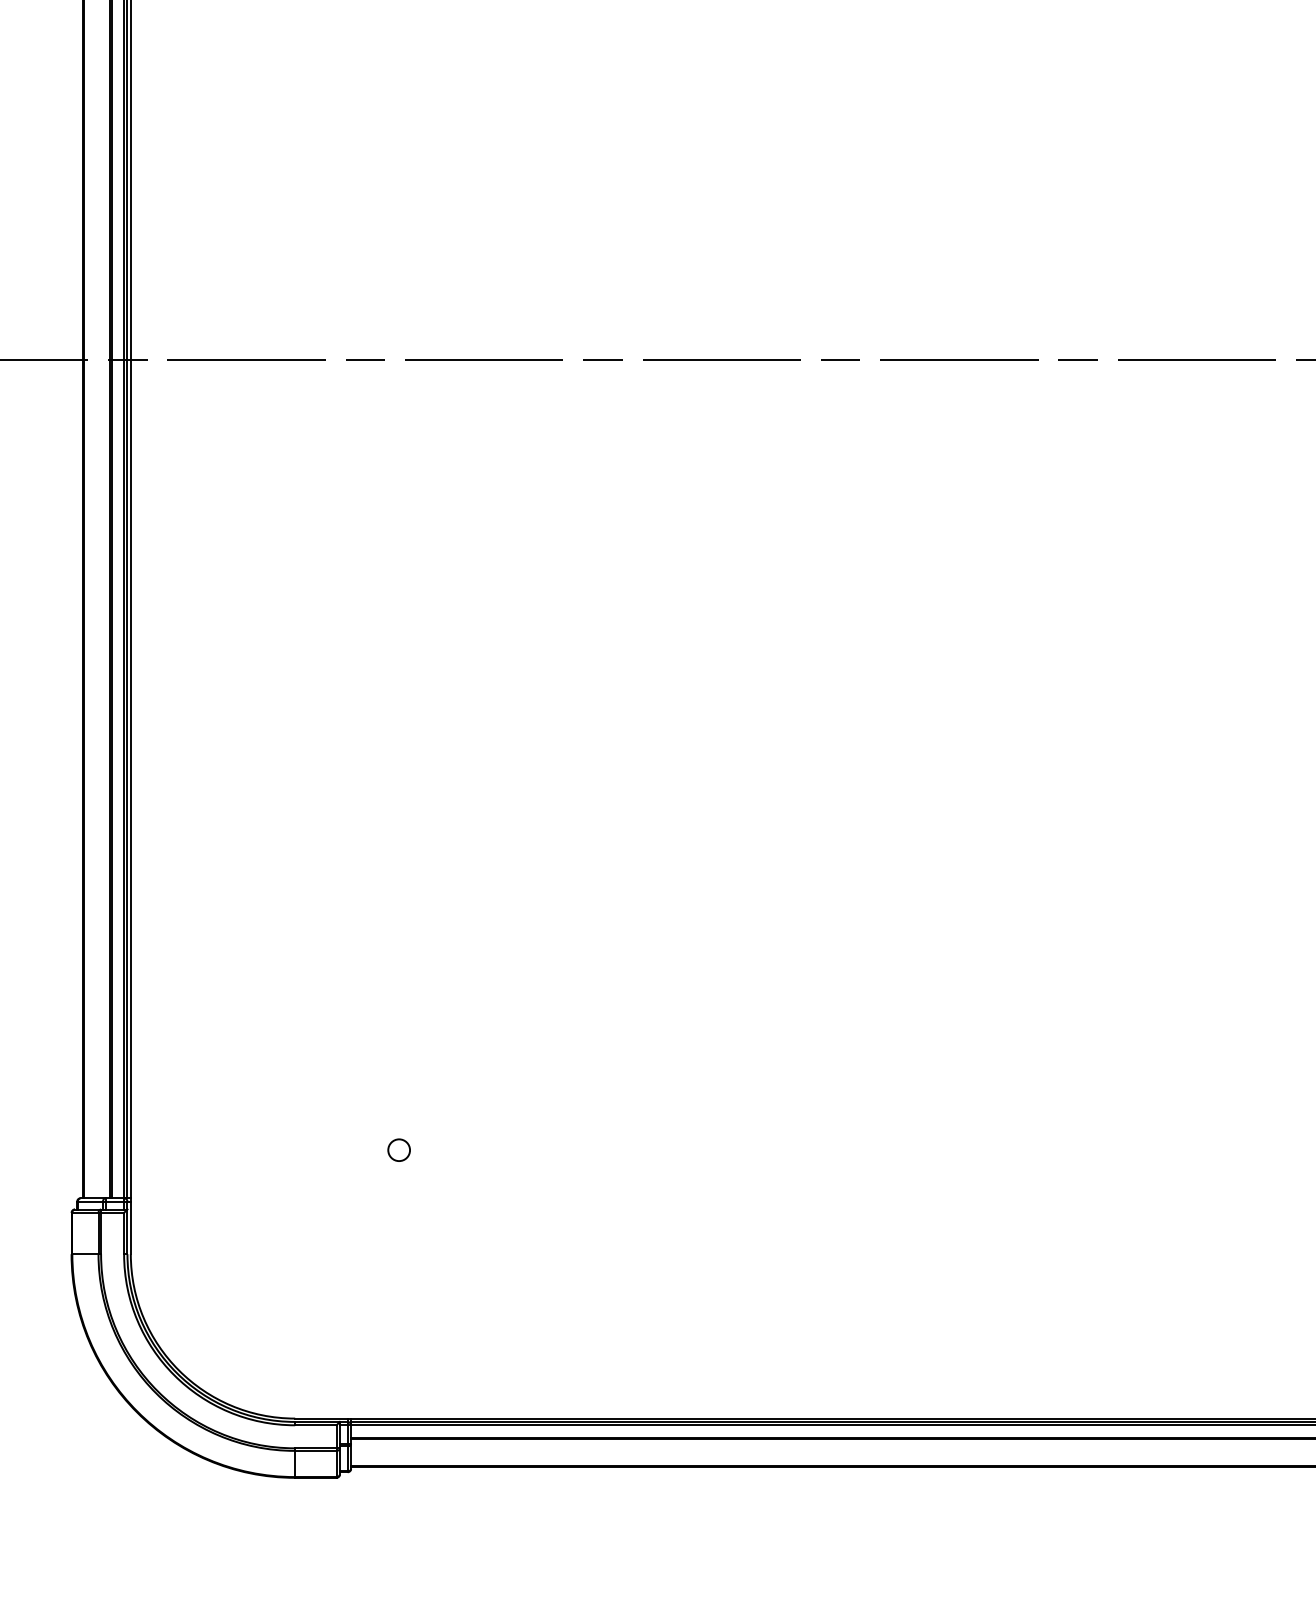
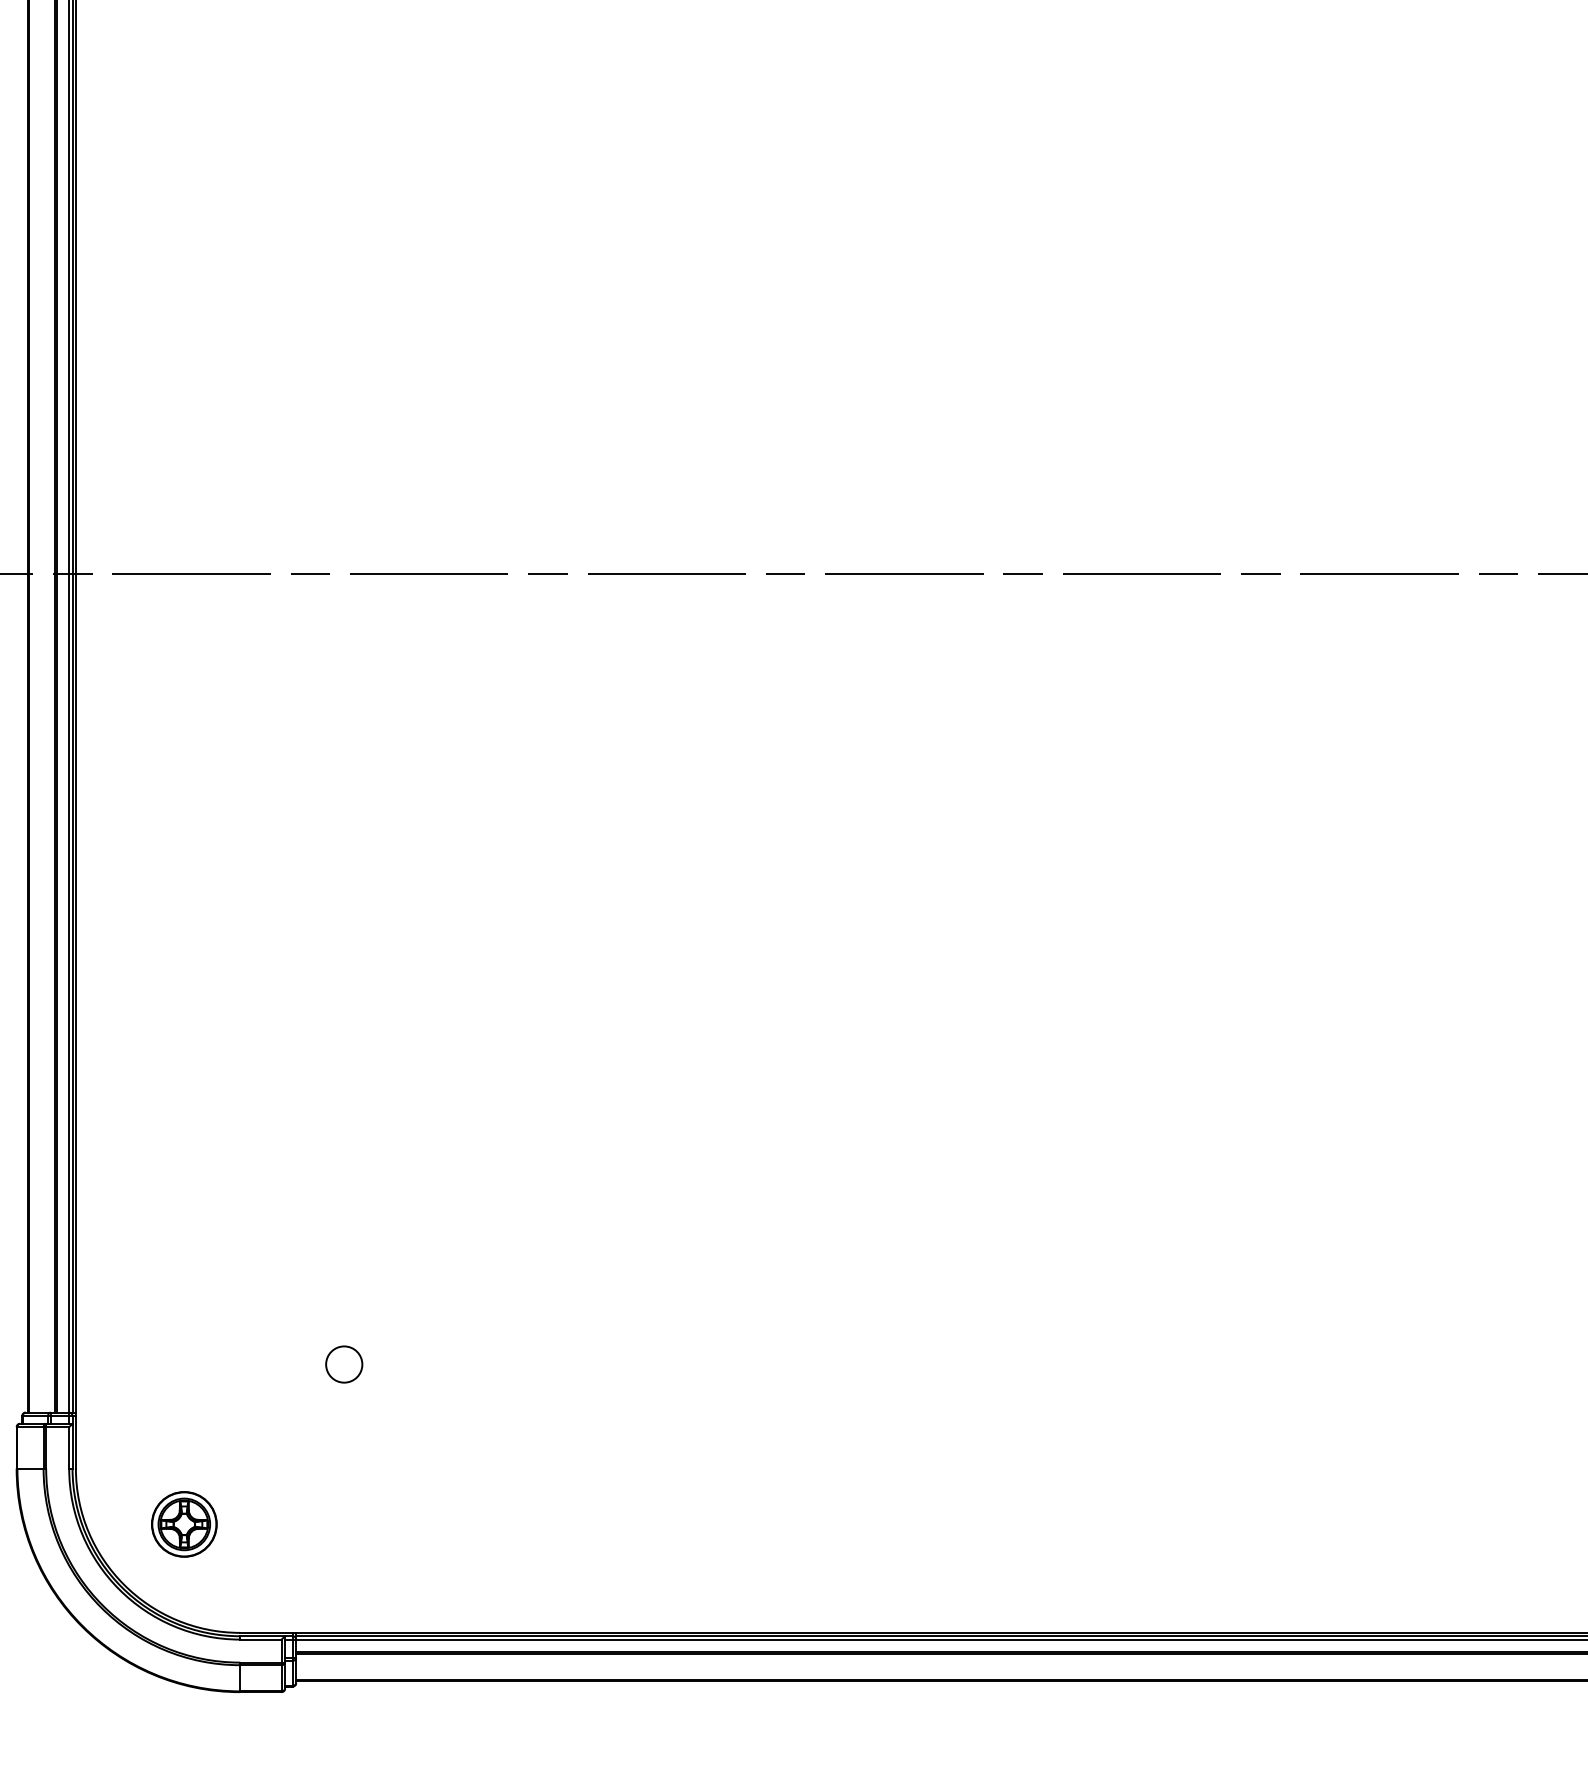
circle: (399, 1150) -> (344, 1364), size x1.67
part: (239, 1310) -> (184, 1524), added

